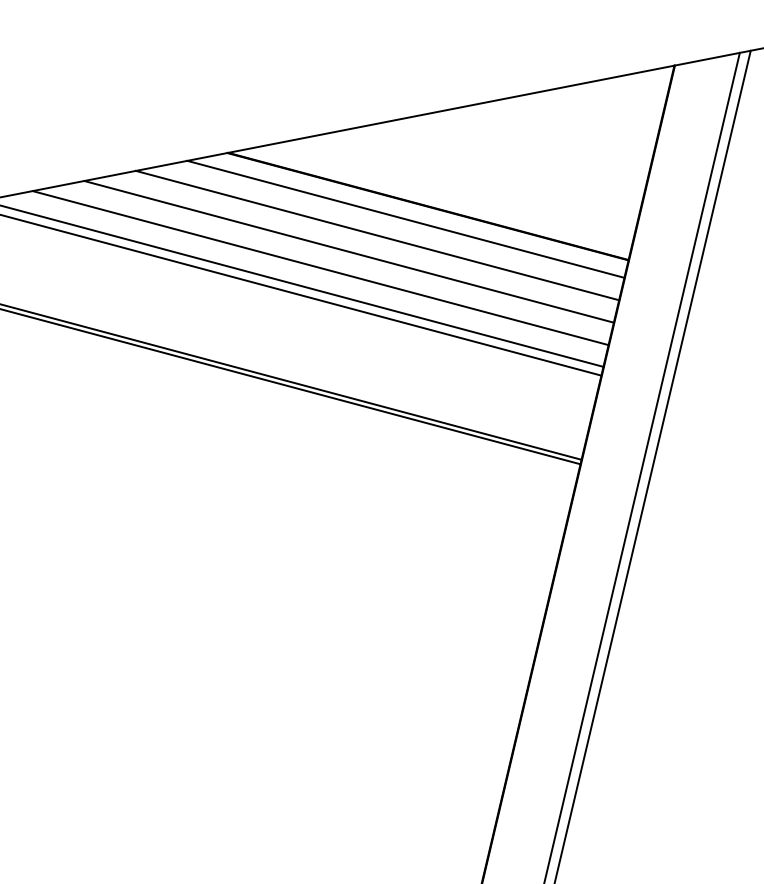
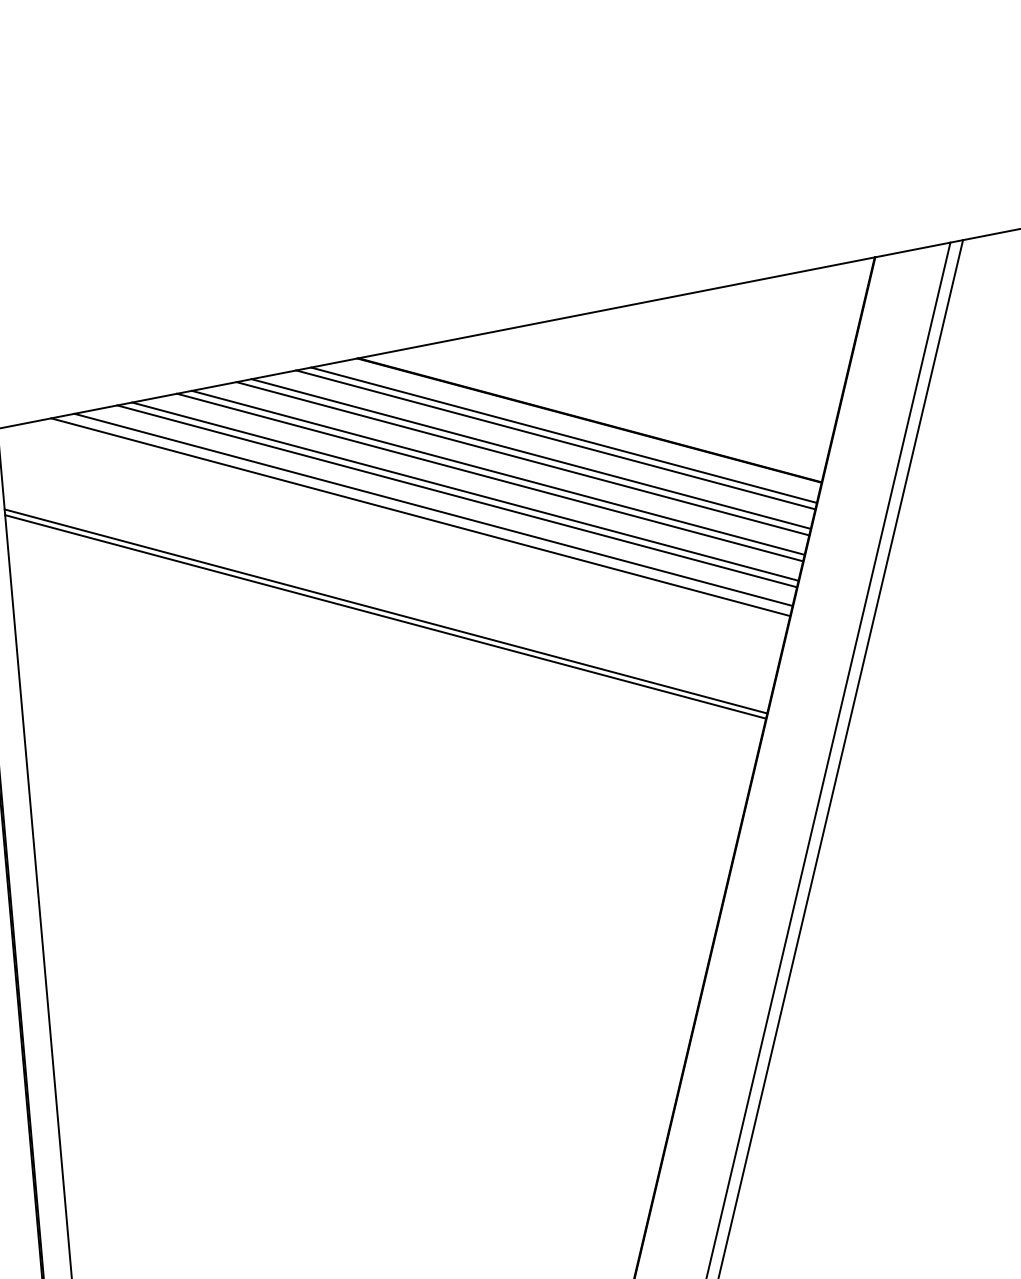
line: (398, 223) -> (555, 439), added
line: (370, 239) -> (522, 458), added
line: (341, 255) -> (489, 477), added
line: (312, 272) -> (456, 496), added

